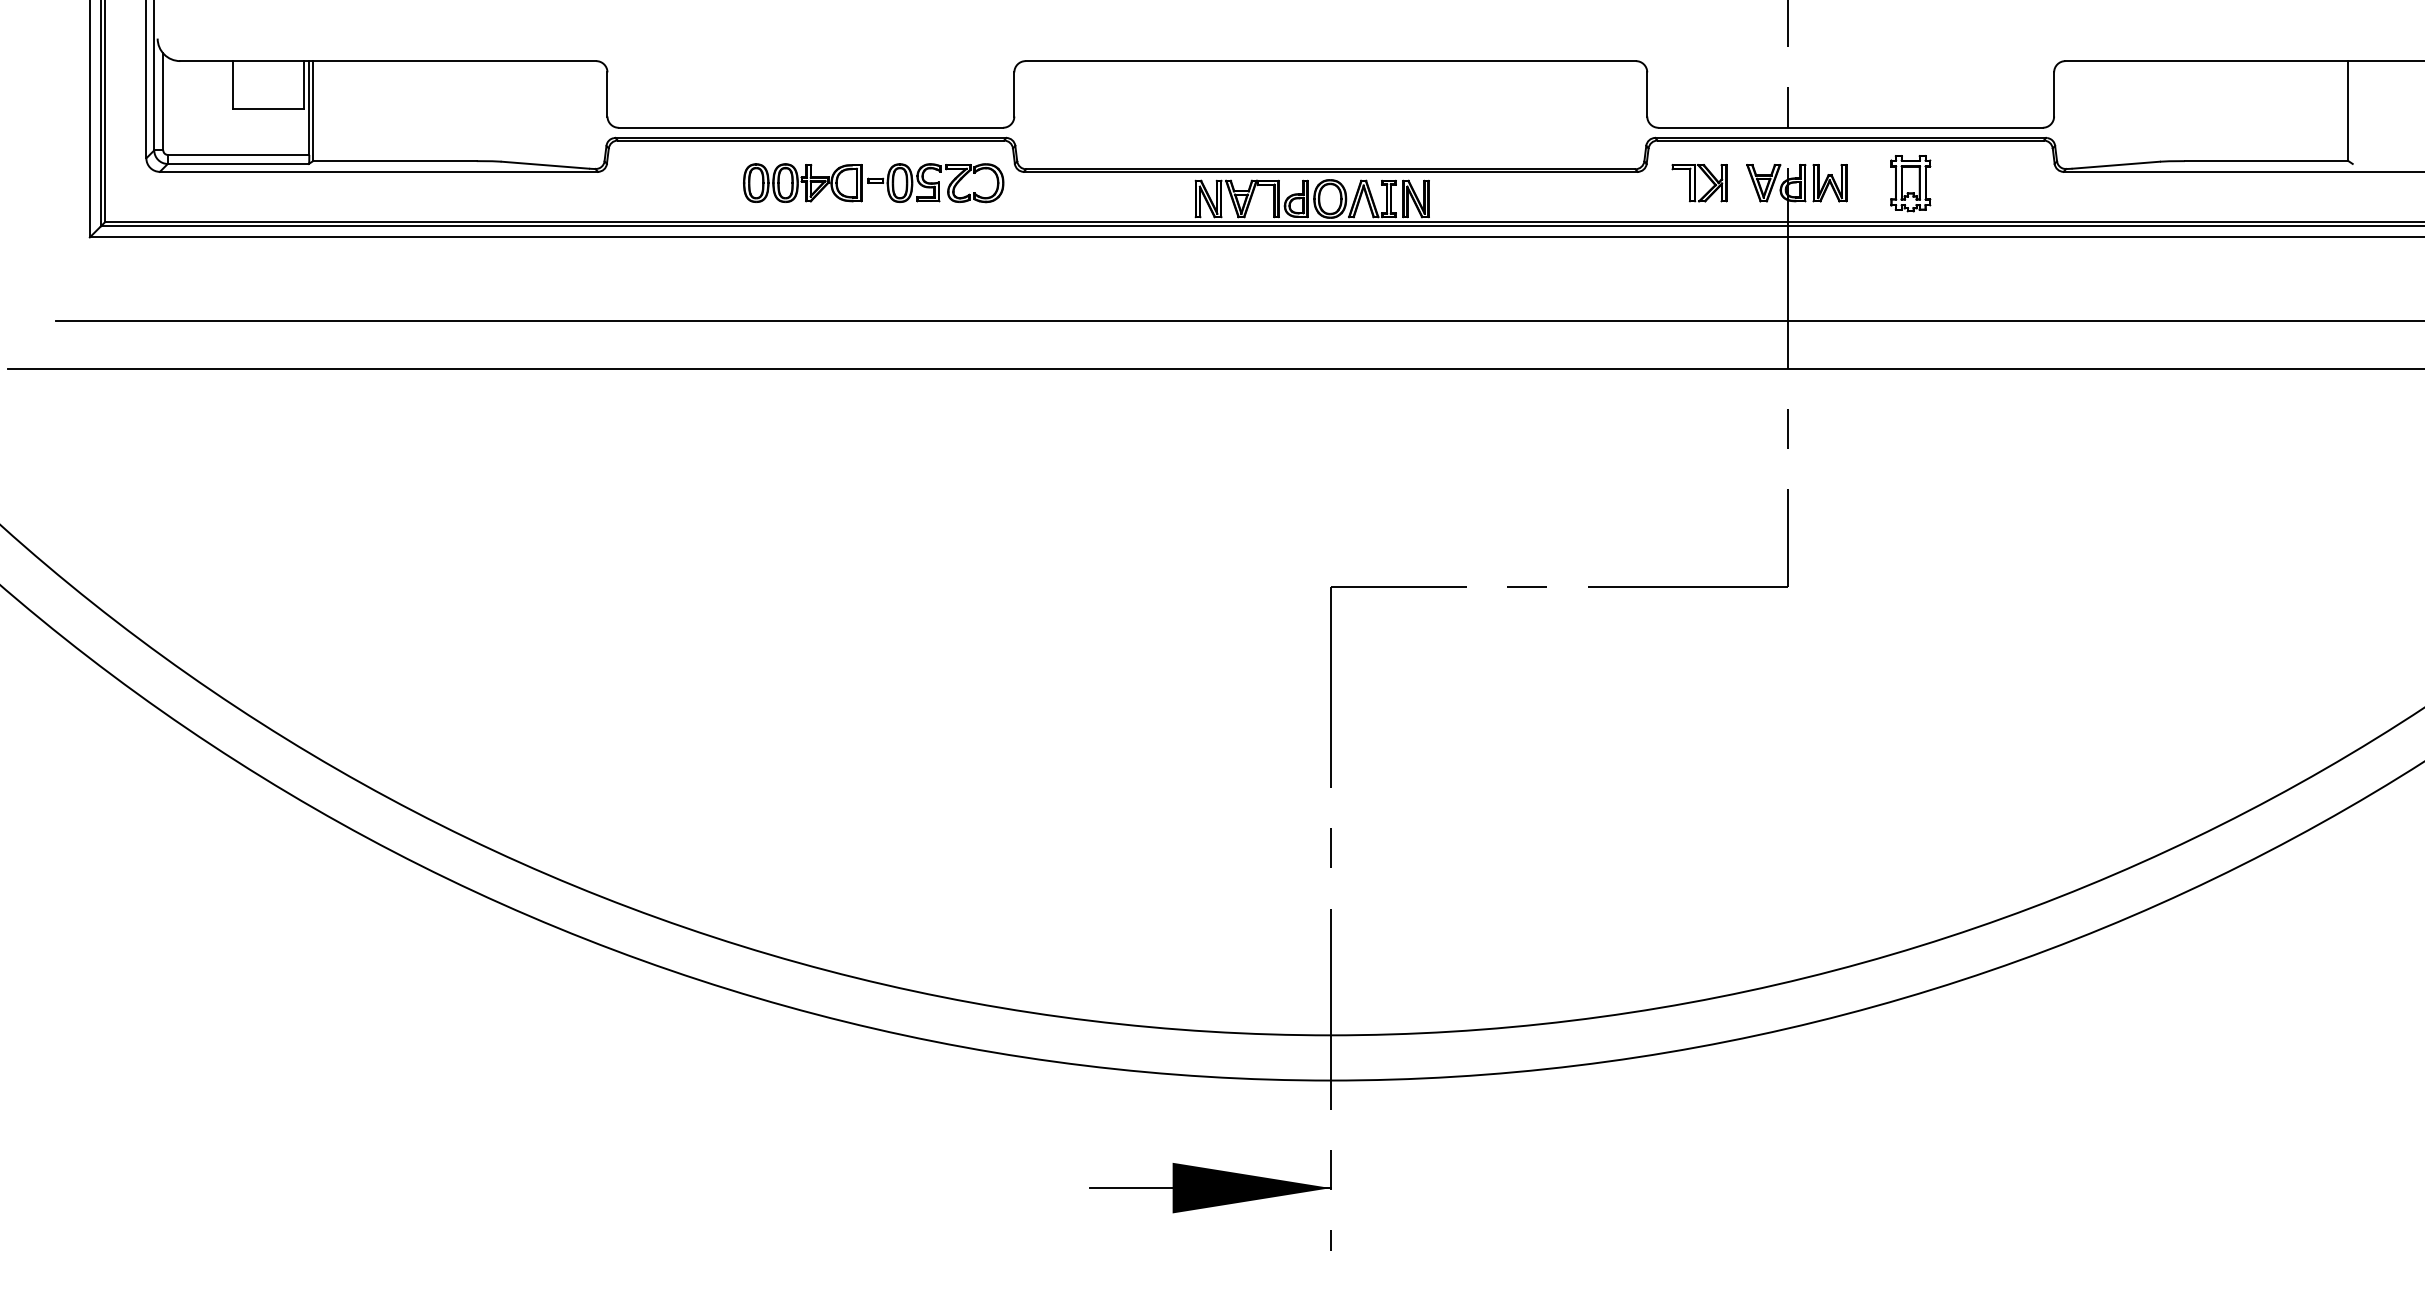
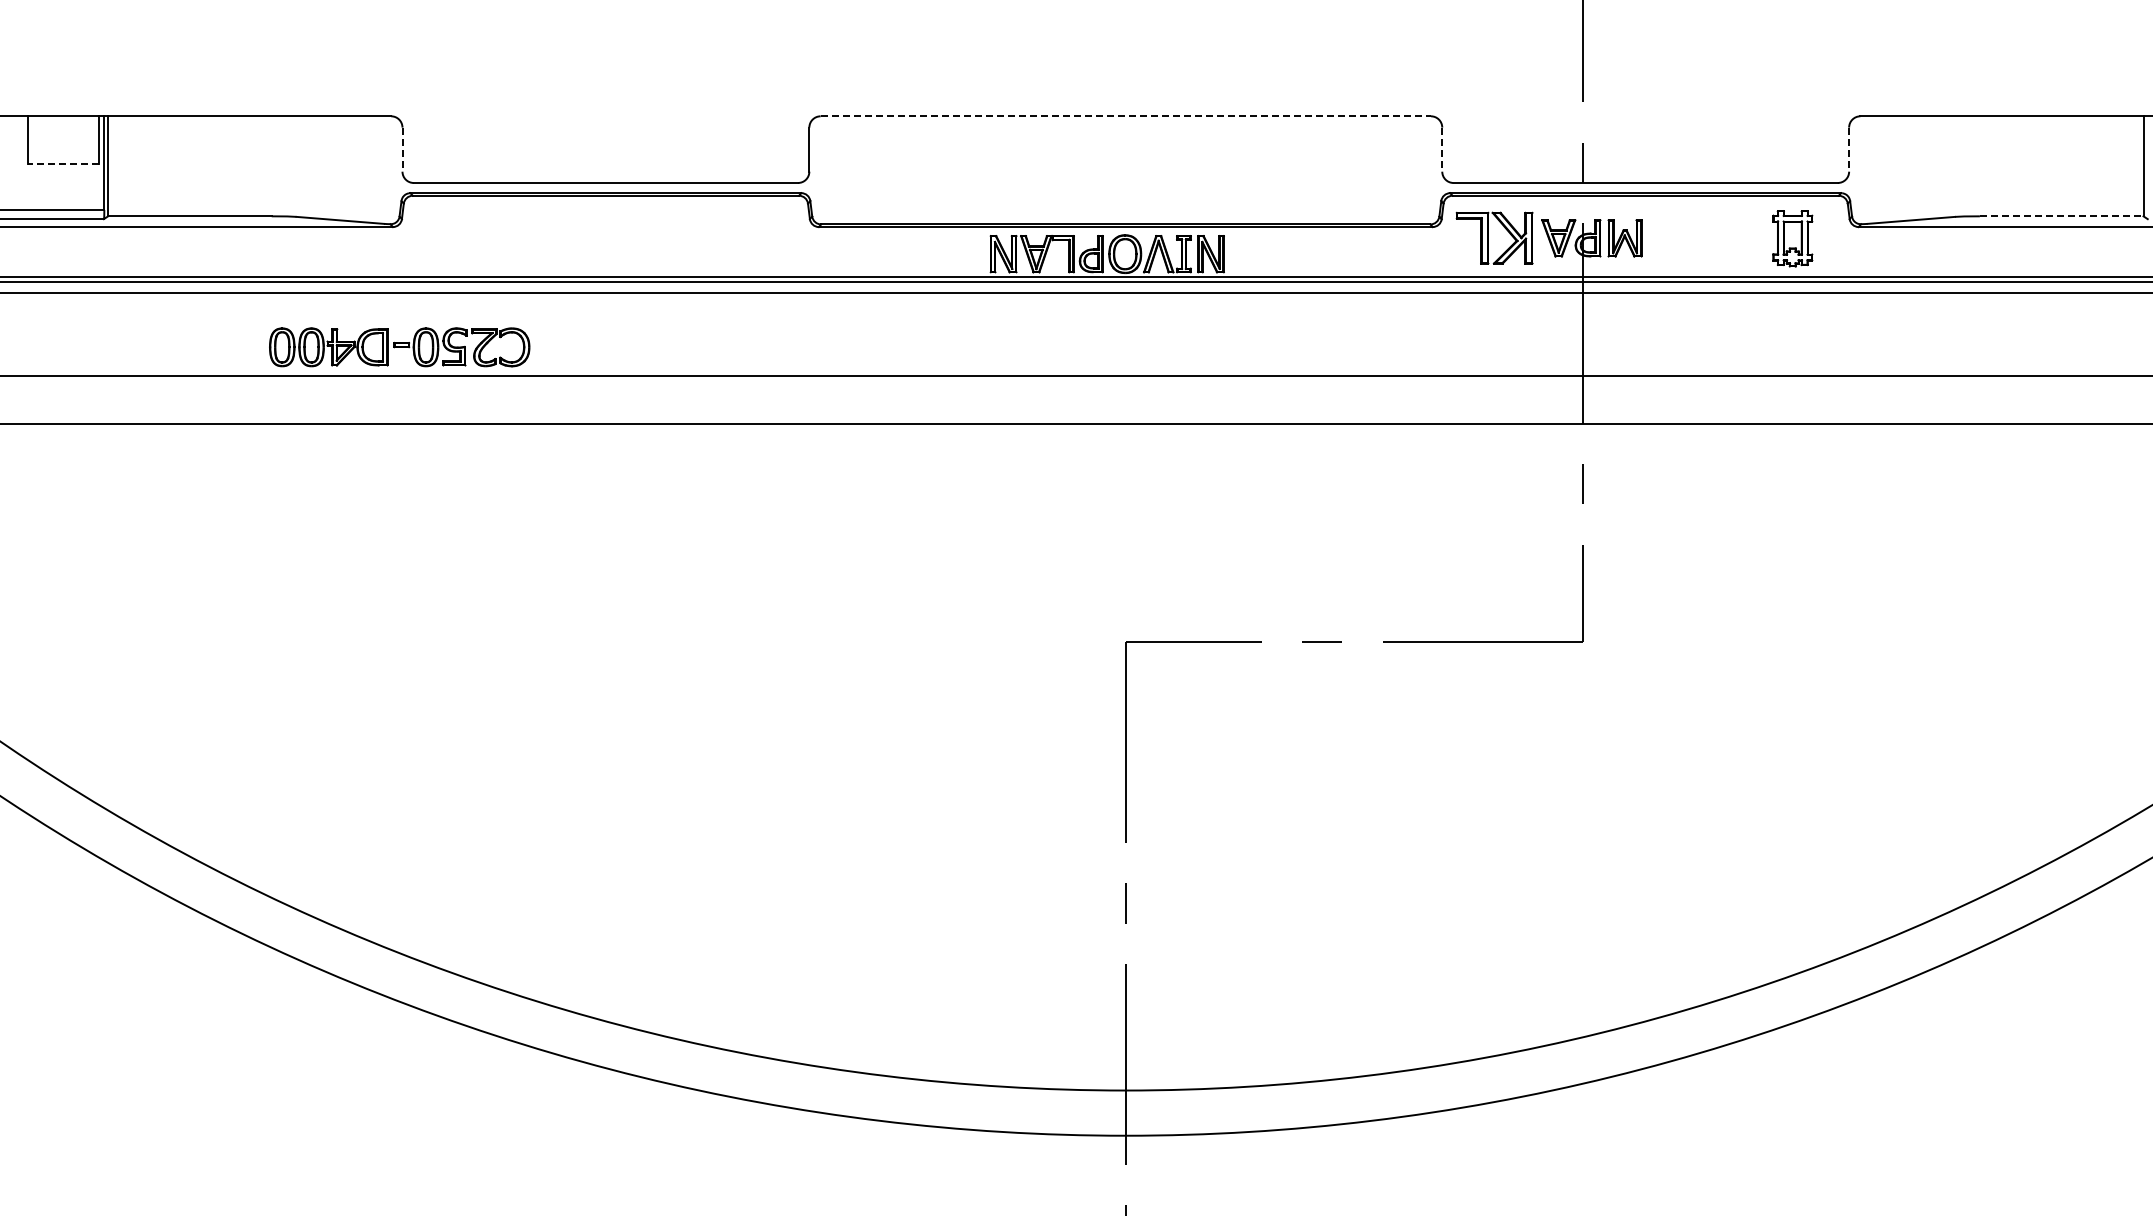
line: (1331, 61) -> (1126, 116), solid -> dashed
line: (607, 94) -> (402, 149), solid -> dashed
line: (1647, 94) -> (1442, 149), solid -> dashed
line: (2054, 94) -> (1849, 149), solid -> dashed
line: (267, 109) -> (62, 164), solid -> dashed
line: (2266, 161) -> (2061, 216), solid -> dashed
part: (873, 183) -> (399, 347), moved
part: (1699, 183) -> (1494, 238), size x1.4
part: (1910, 183) -> (1792, 238), moved

